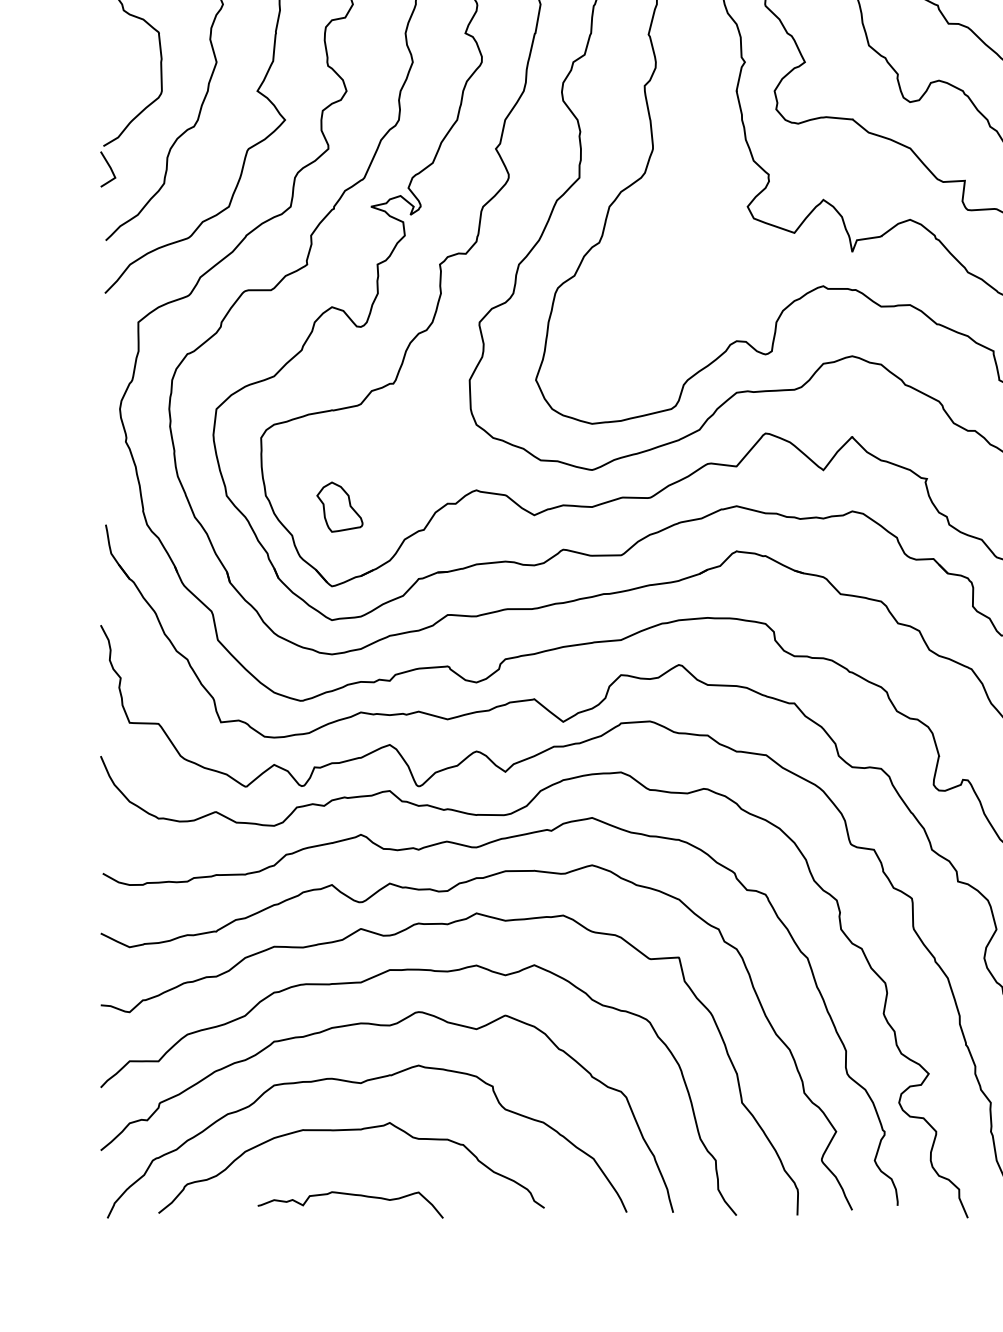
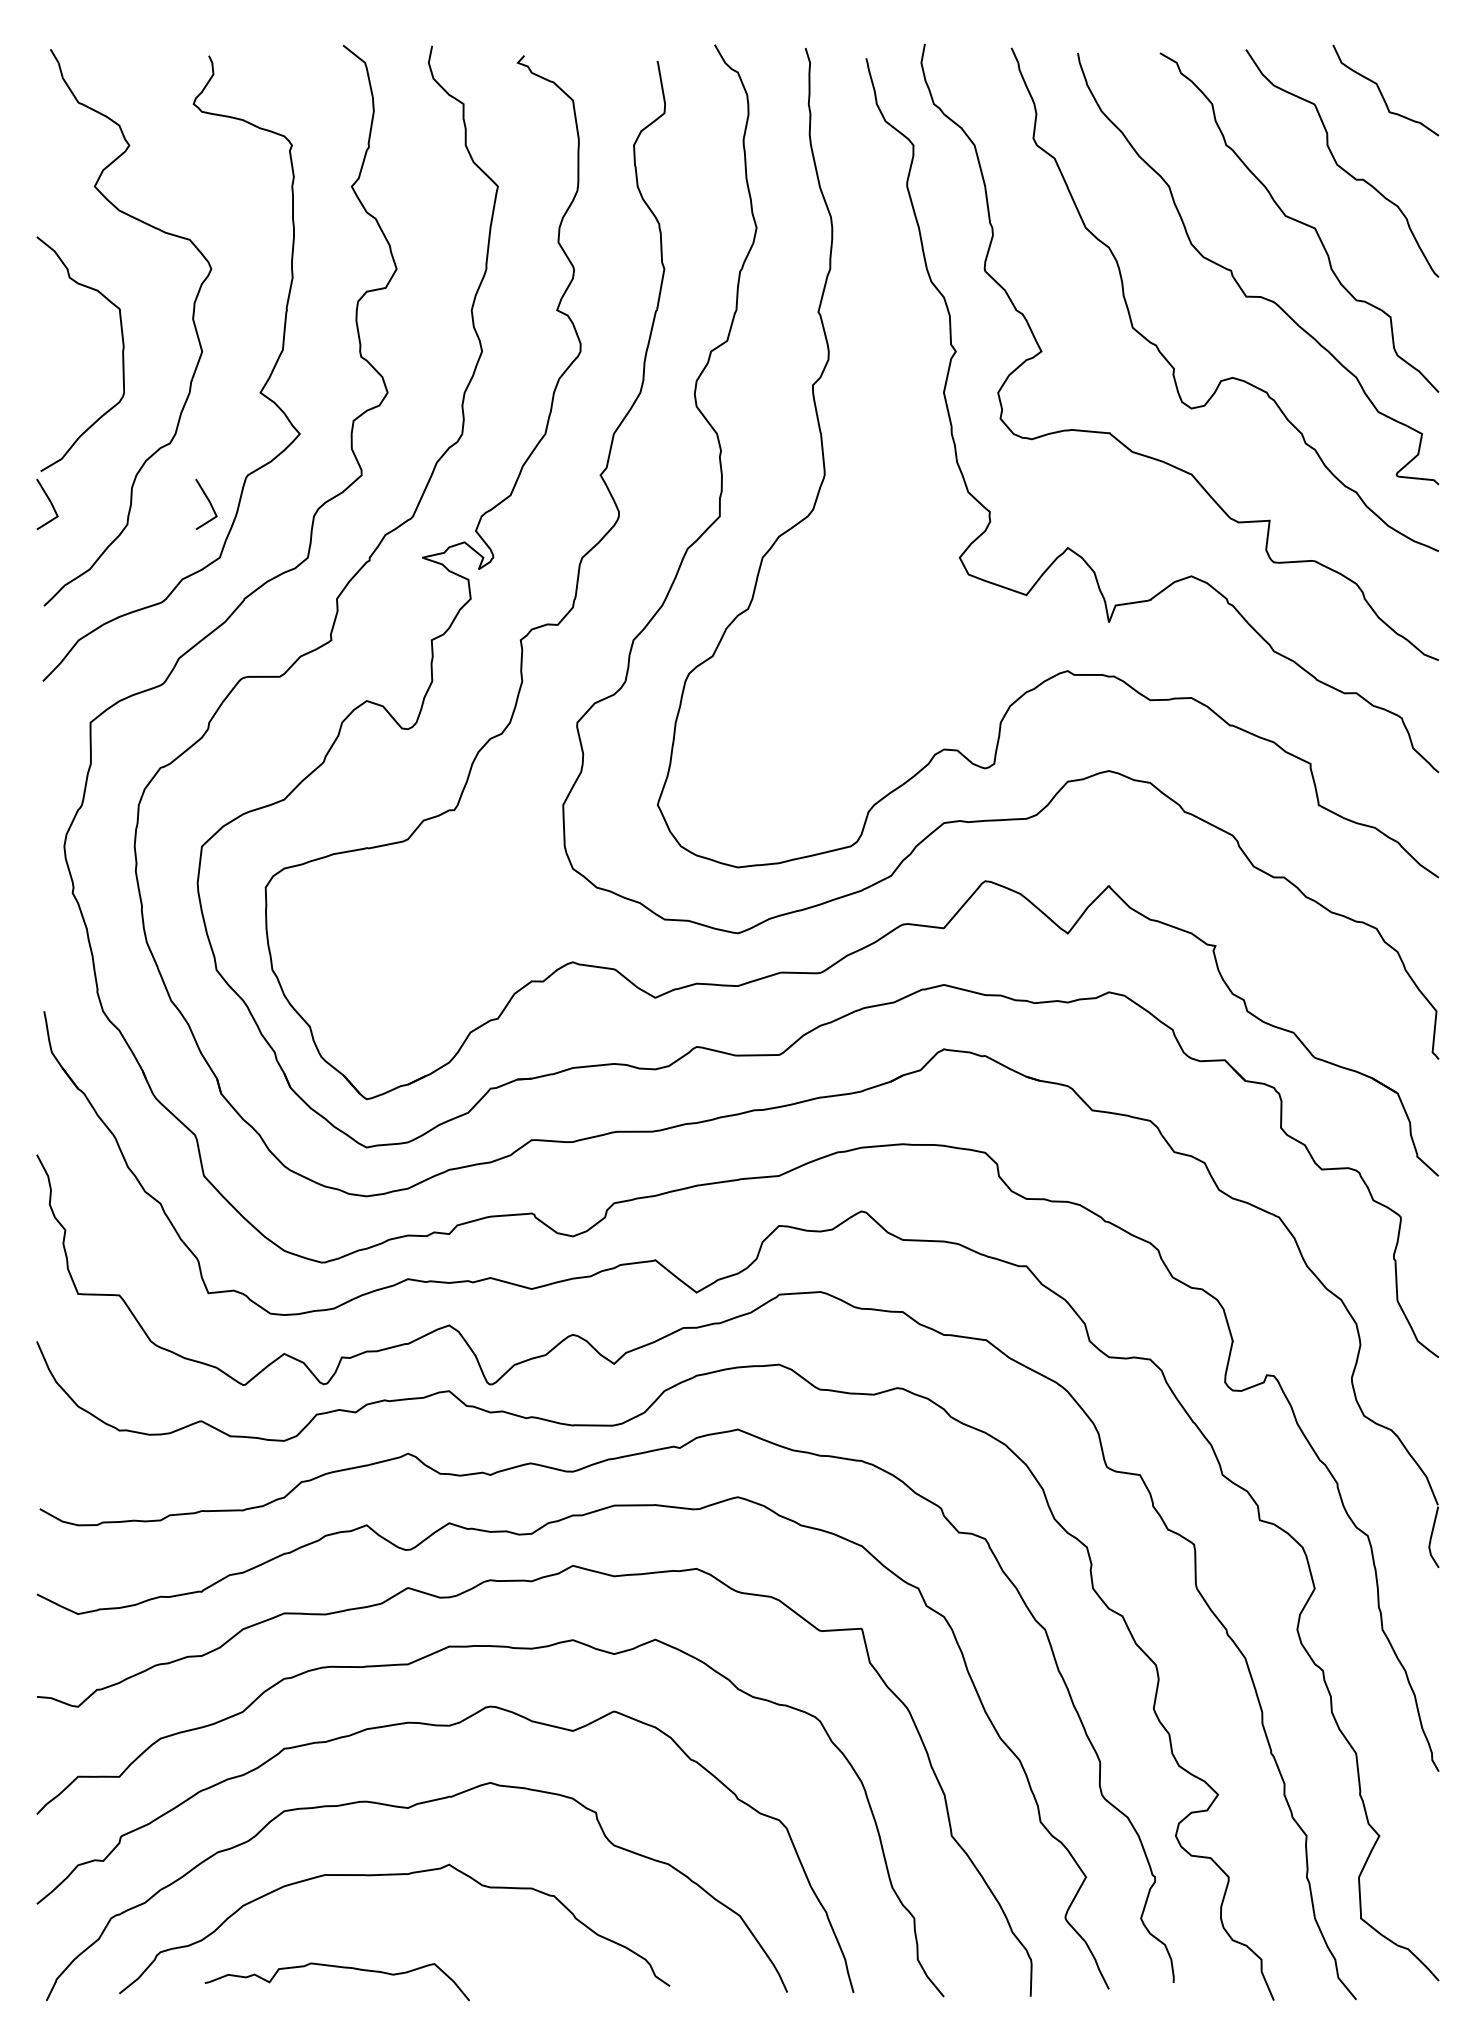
line: (221, 168) -> (209, 503), added
part: (340, 507) -> (378, 986), removed
curve: (350, 1194) -> (336, 1967), moved

